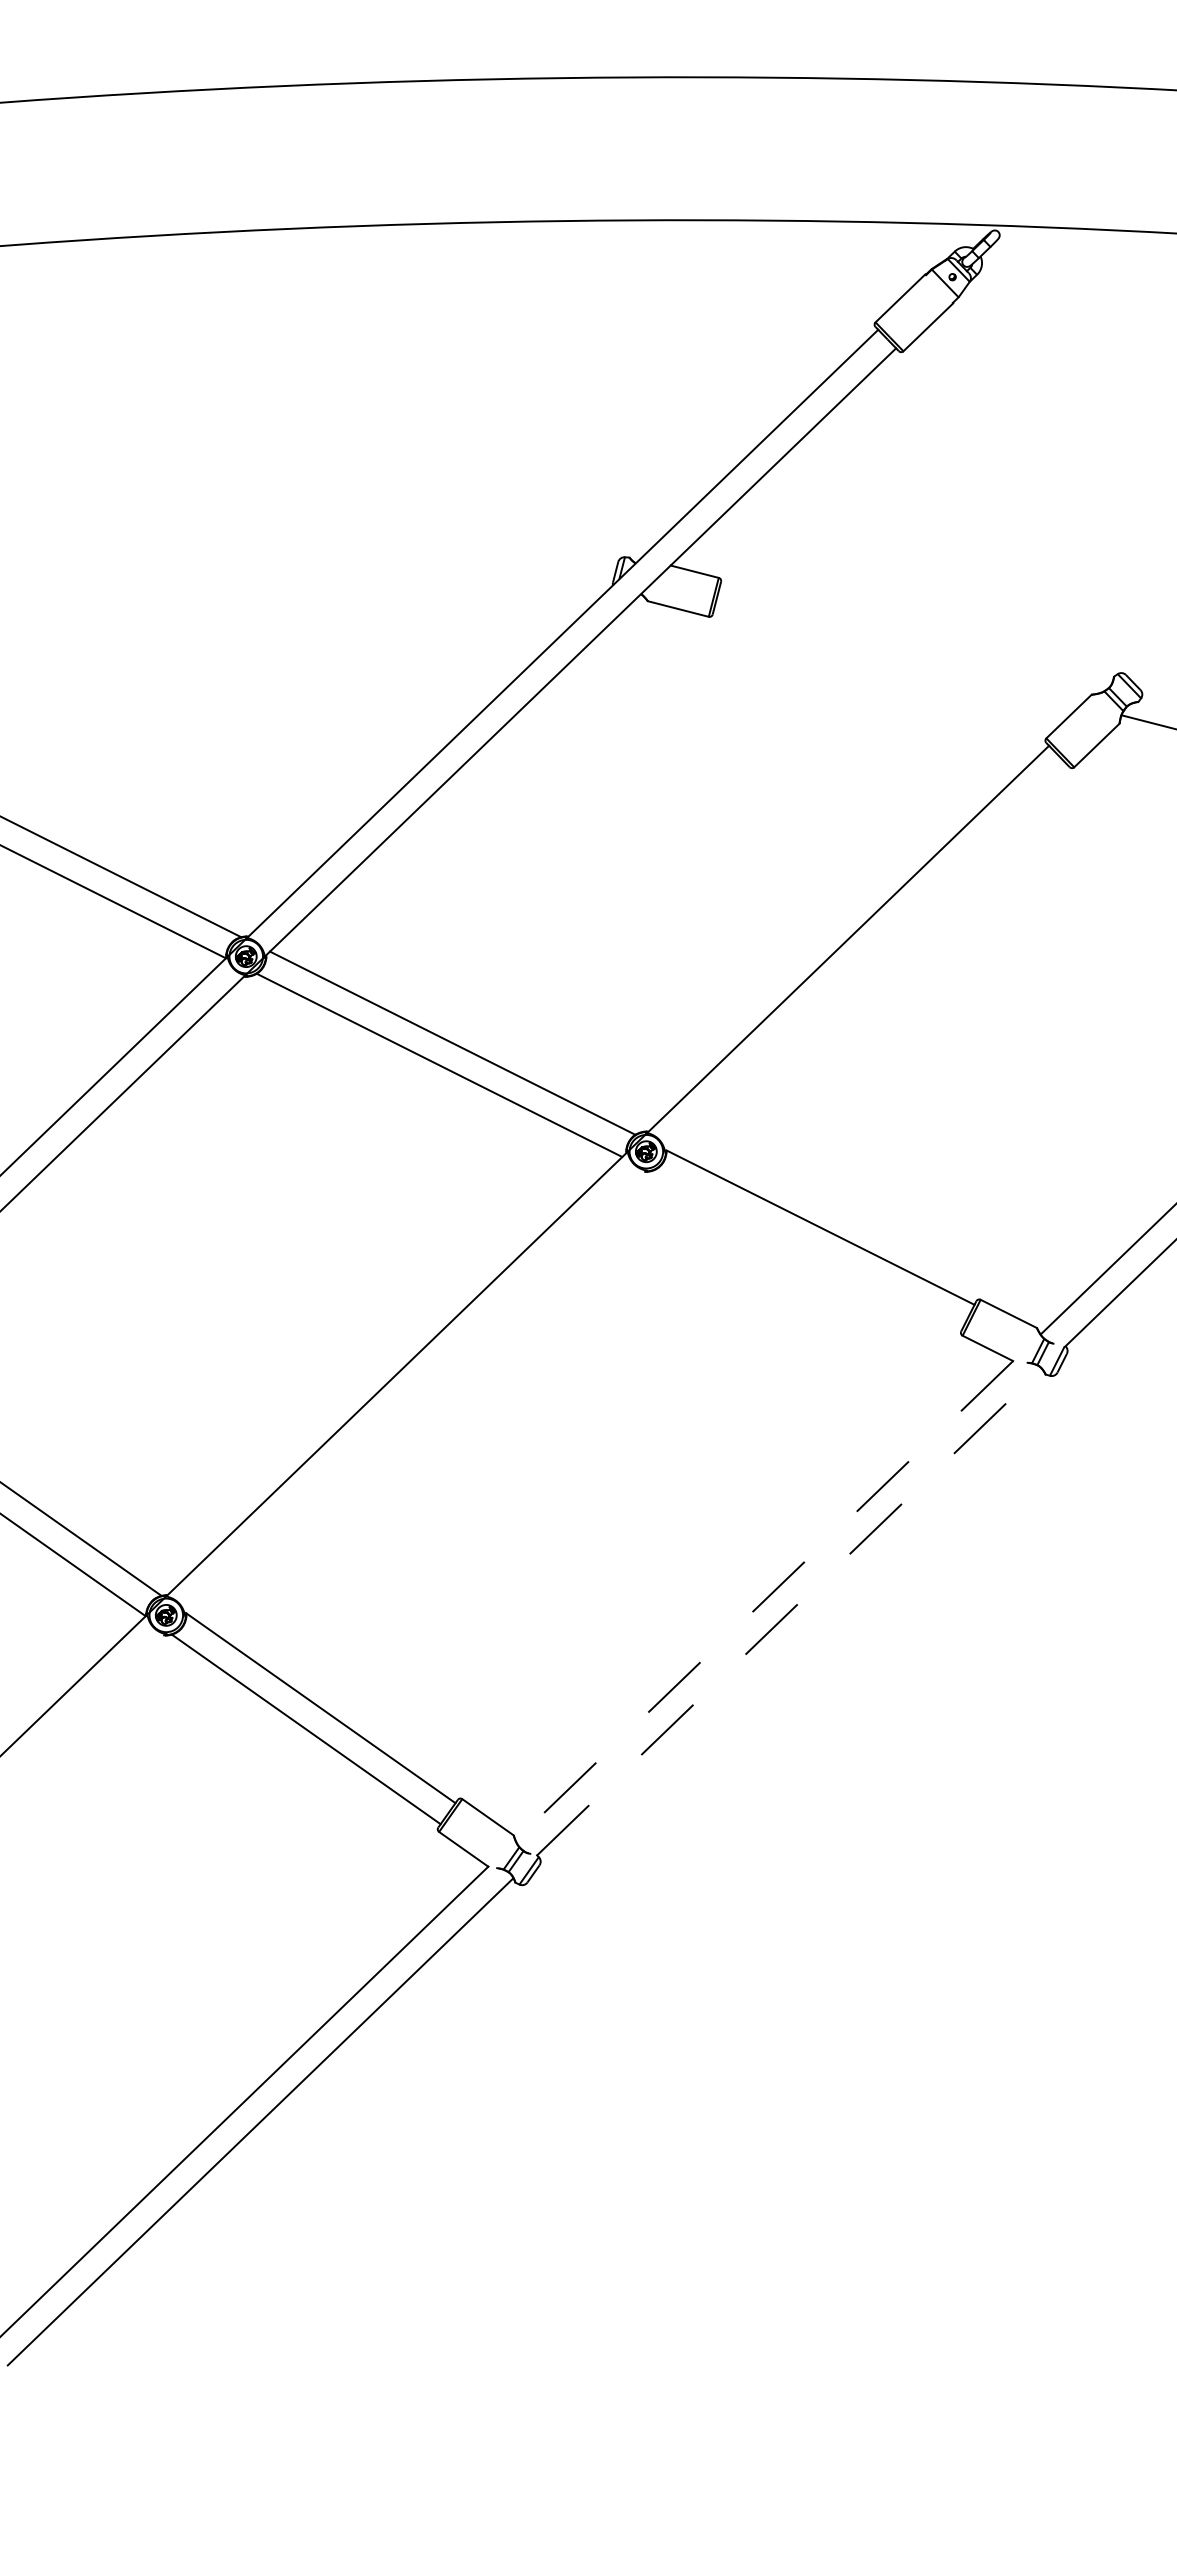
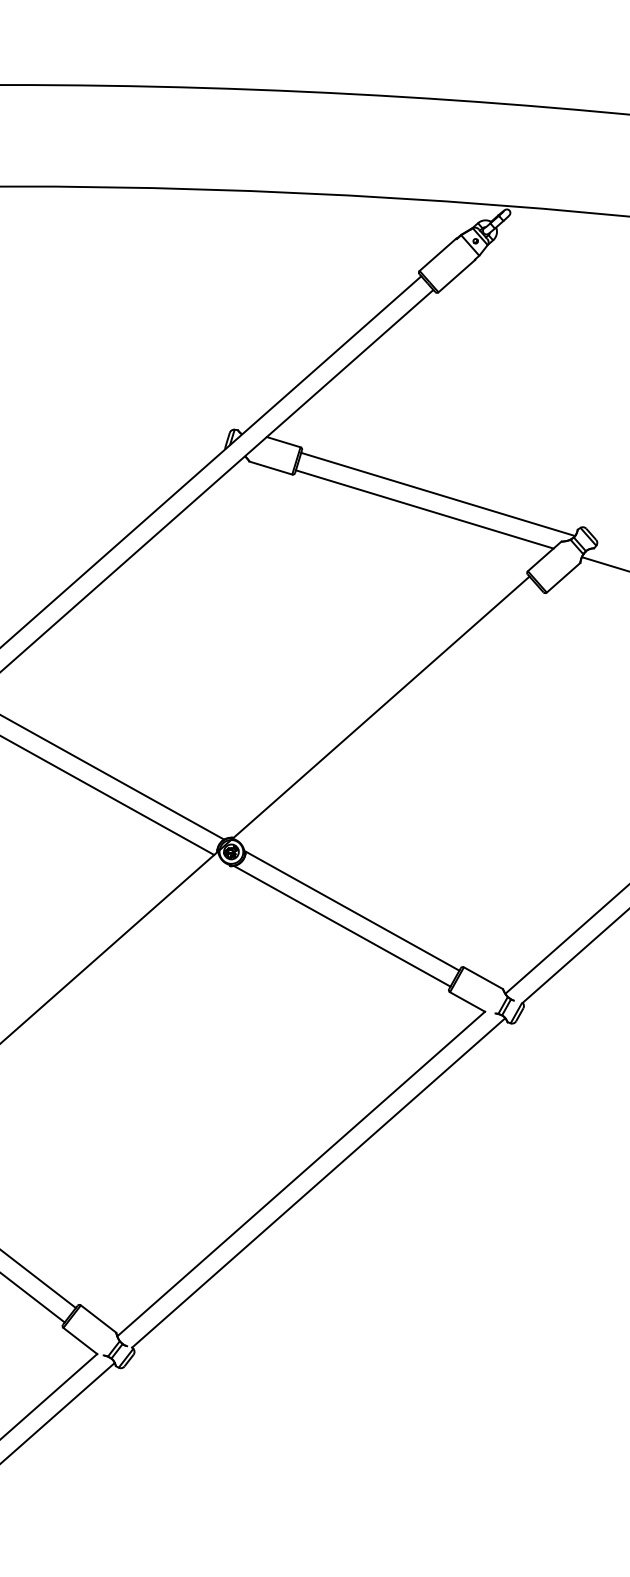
line: (915, 635) -> (438, 494), added
line: (897, 657) -> (424, 509), added
line: (806, 1249) -> (341, 926), added
line: (764, 1601) -> (301, 1174), dashed -> solid
line: (789, 1612) -> (318, 1183), dashed -> solid

